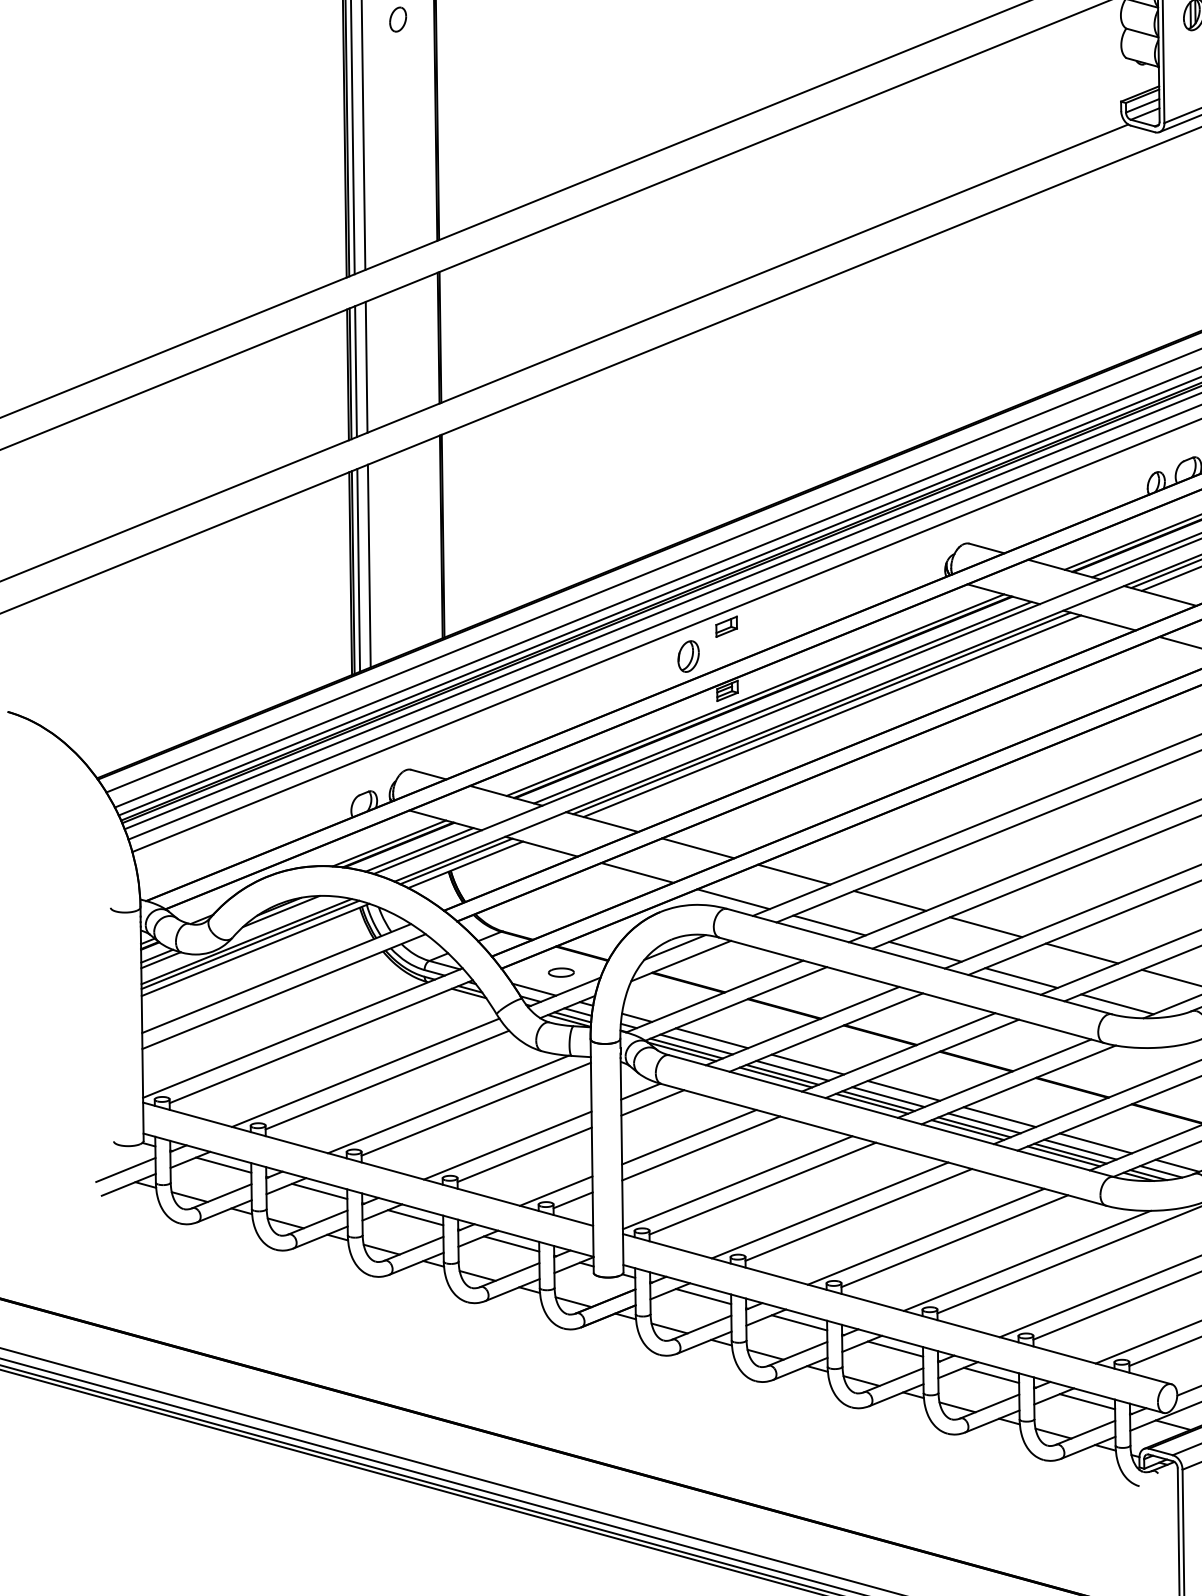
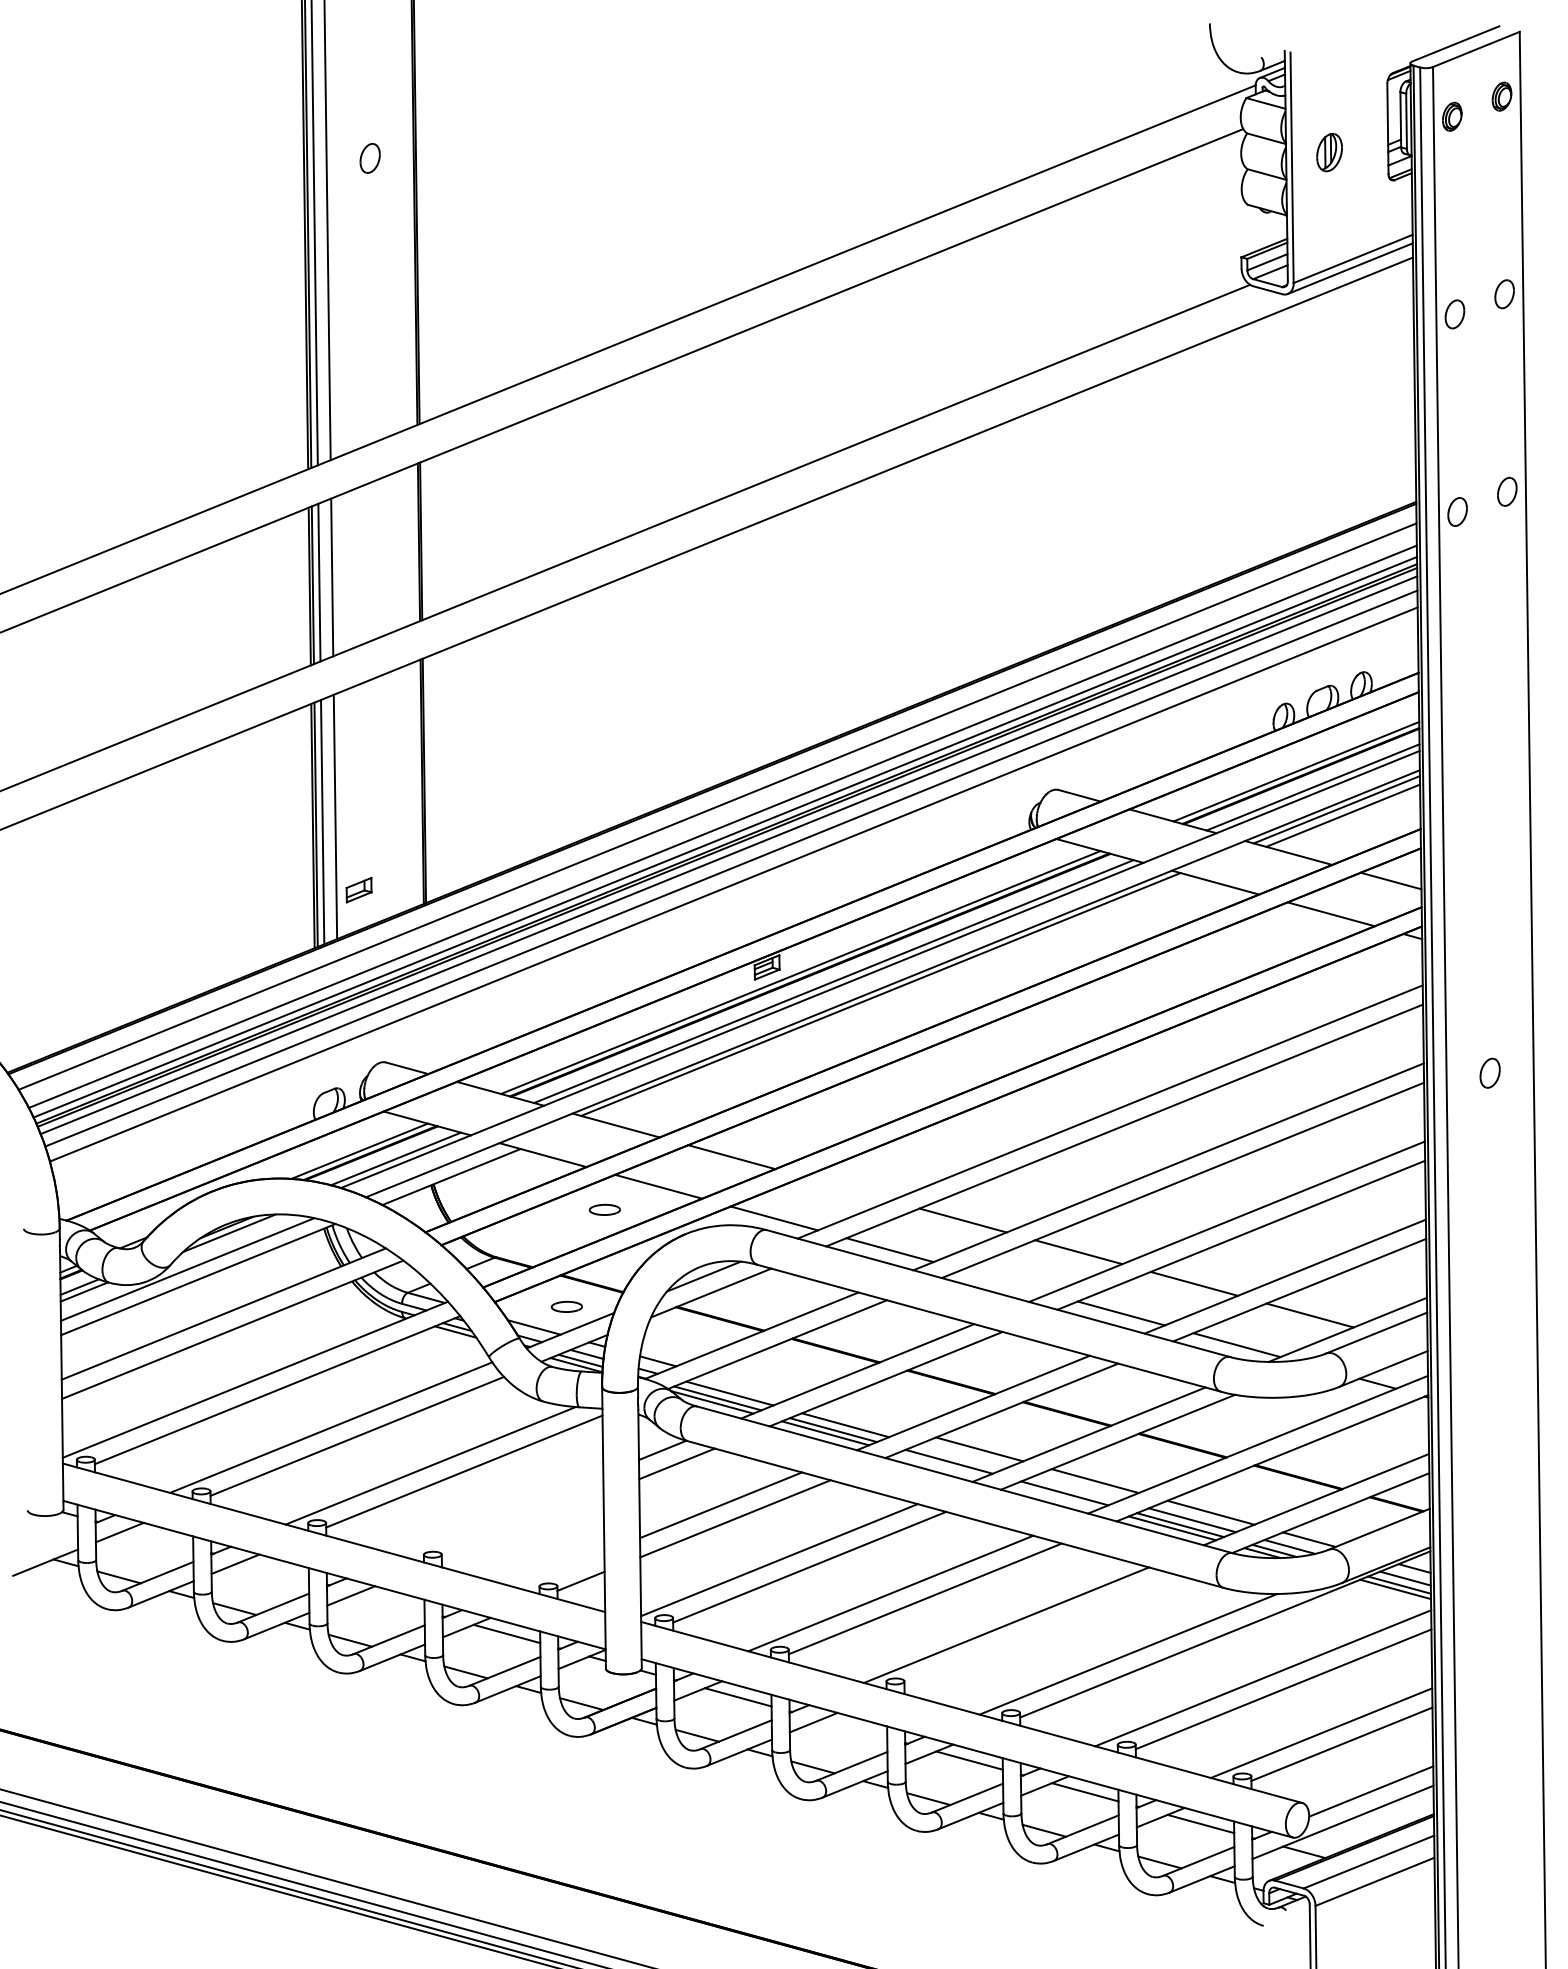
part: (726, 627) -> (358, 890), moved
part: (688, 656) -> (720, 925), removed
line: (832, 715) -> (893, 997), removed
line: (456, 861) -> (440, 1172), removed
line: (794, 874) -> (847, 1188), removed
part: (592, 891) -> (604, 1209), added
line: (250, 944) -> (192, 1273), removed
line: (925, 951) -> (1005, 1281), removed
line: (711, 1037) -> (747, 1385), removed
line: (807, 1064) -> (863, 1417), removed
line: (887, 1096) -> (960, 1456), removed
line: (871, 1103) -> (940, 1464), removed
line: (984, 1123) -> (1076, 1488), removed
line: (967, 1129) -> (1056, 1496), removed
line: (507, 1145) -> (502, 1515), removed
line: (524, 1154) -> (522, 1526), removed
line: (223, 1164) -> (159, 1538), removed
line: (125, 1169) -> (41, 1544), removed
line: (556, 1190) -> (560, 1569), removed
line: (319, 1191) -> (275, 1570), removed
line: (415, 1217) -> (391, 1602), removed
line: (954, 1241) -> (1040, 1630), removed
line: (799, 1322) -> (853, 1728), removed

